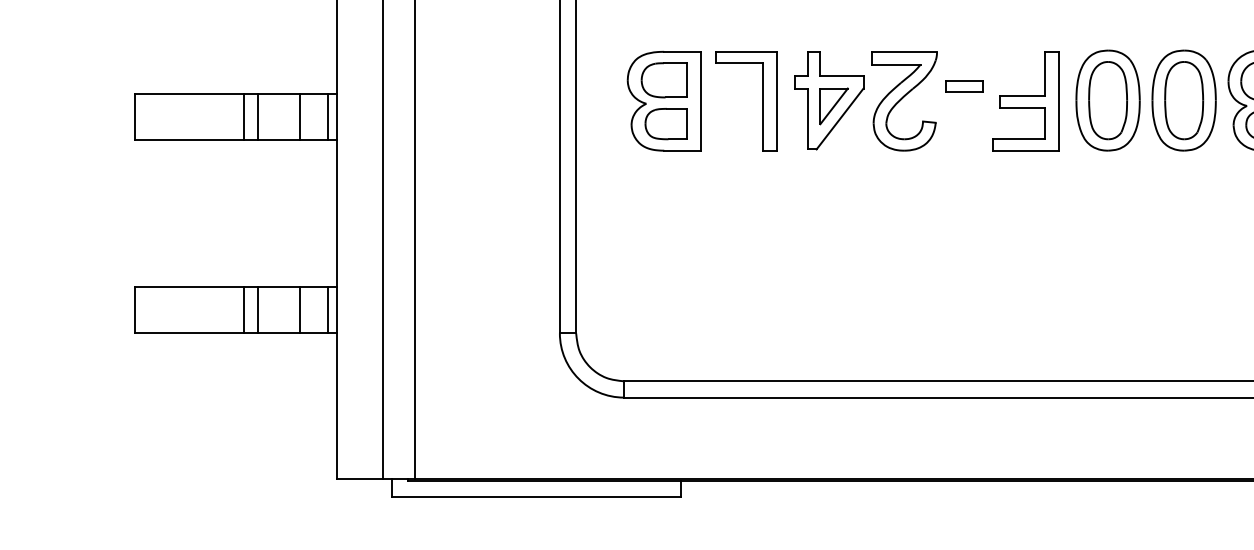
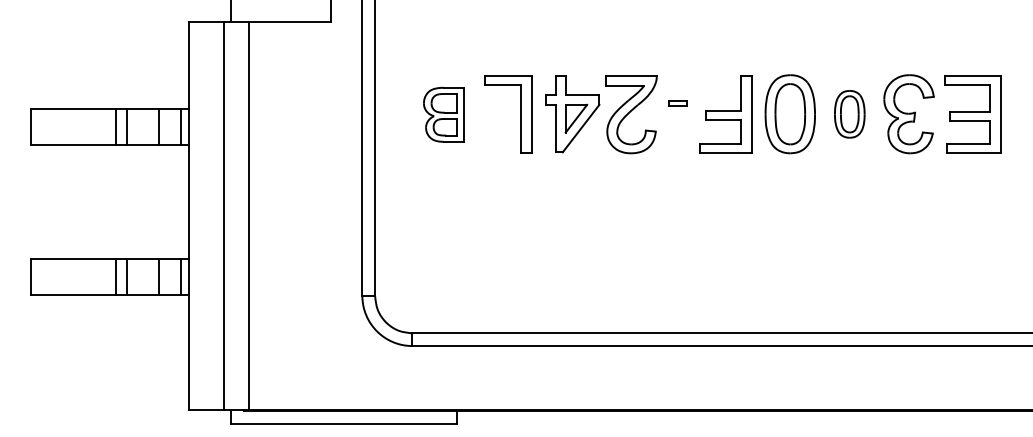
part: (963, 86) -> (677, 103), size x0.6
part: (663, 100) -> (443, 114), size x0.7
part: (1183, 100) -> (849, 114), size x0.6

